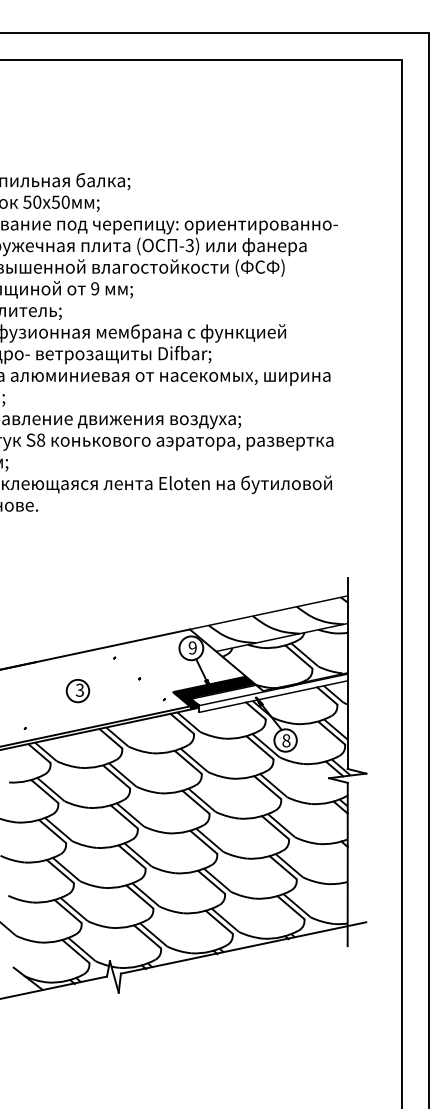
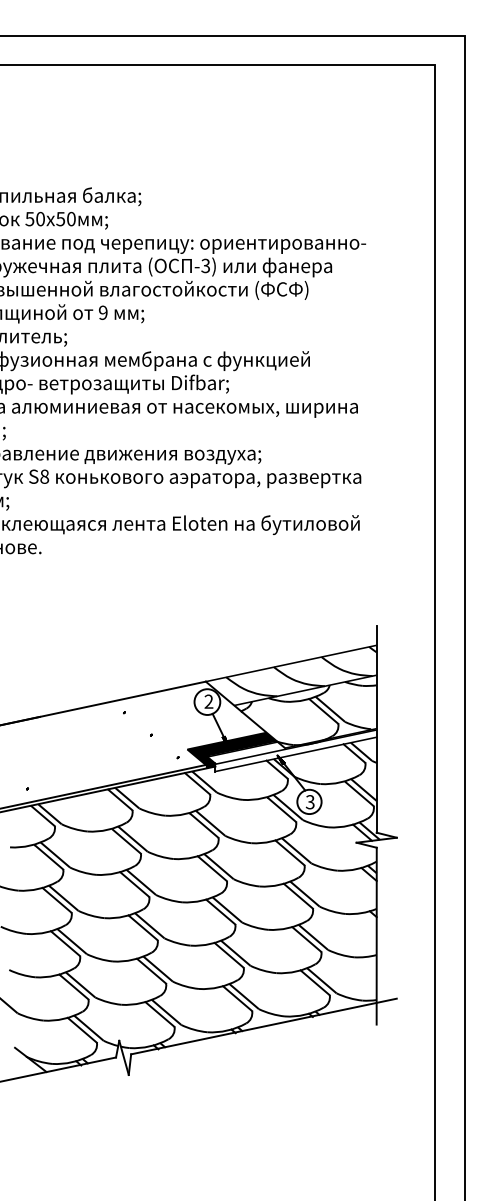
text: (192, 647) -> (208, 701), 9 -> 2
part: (77, 691) -> (84, 748), removed
text: (285, 741) -> (309, 802), 8 -> 3

